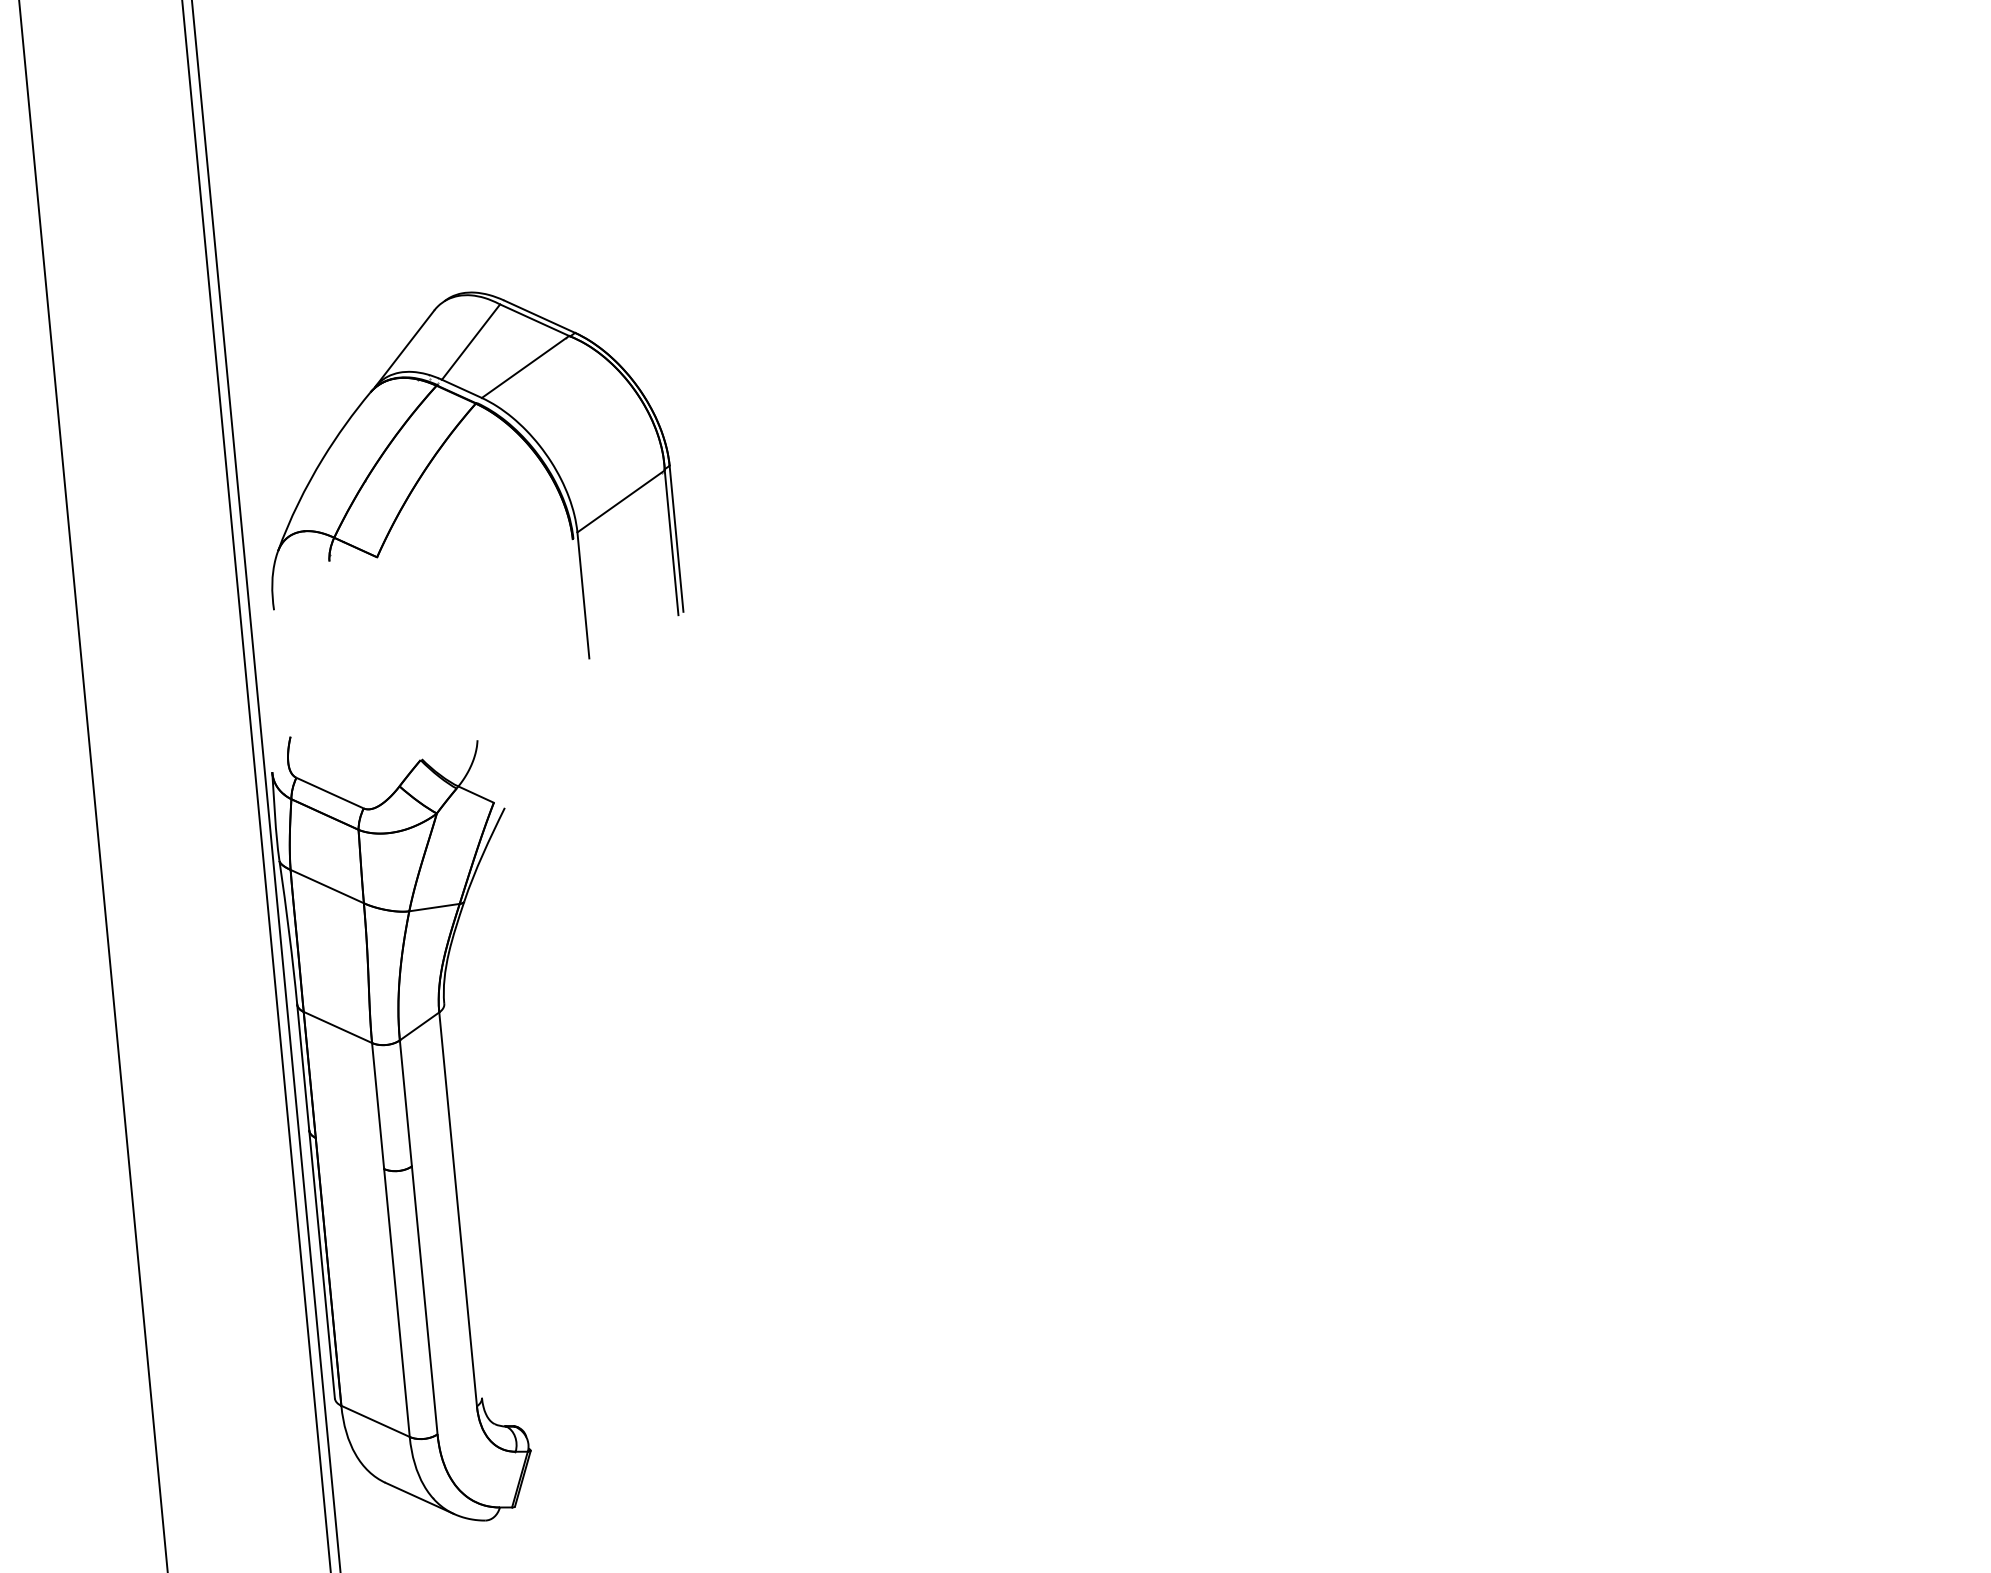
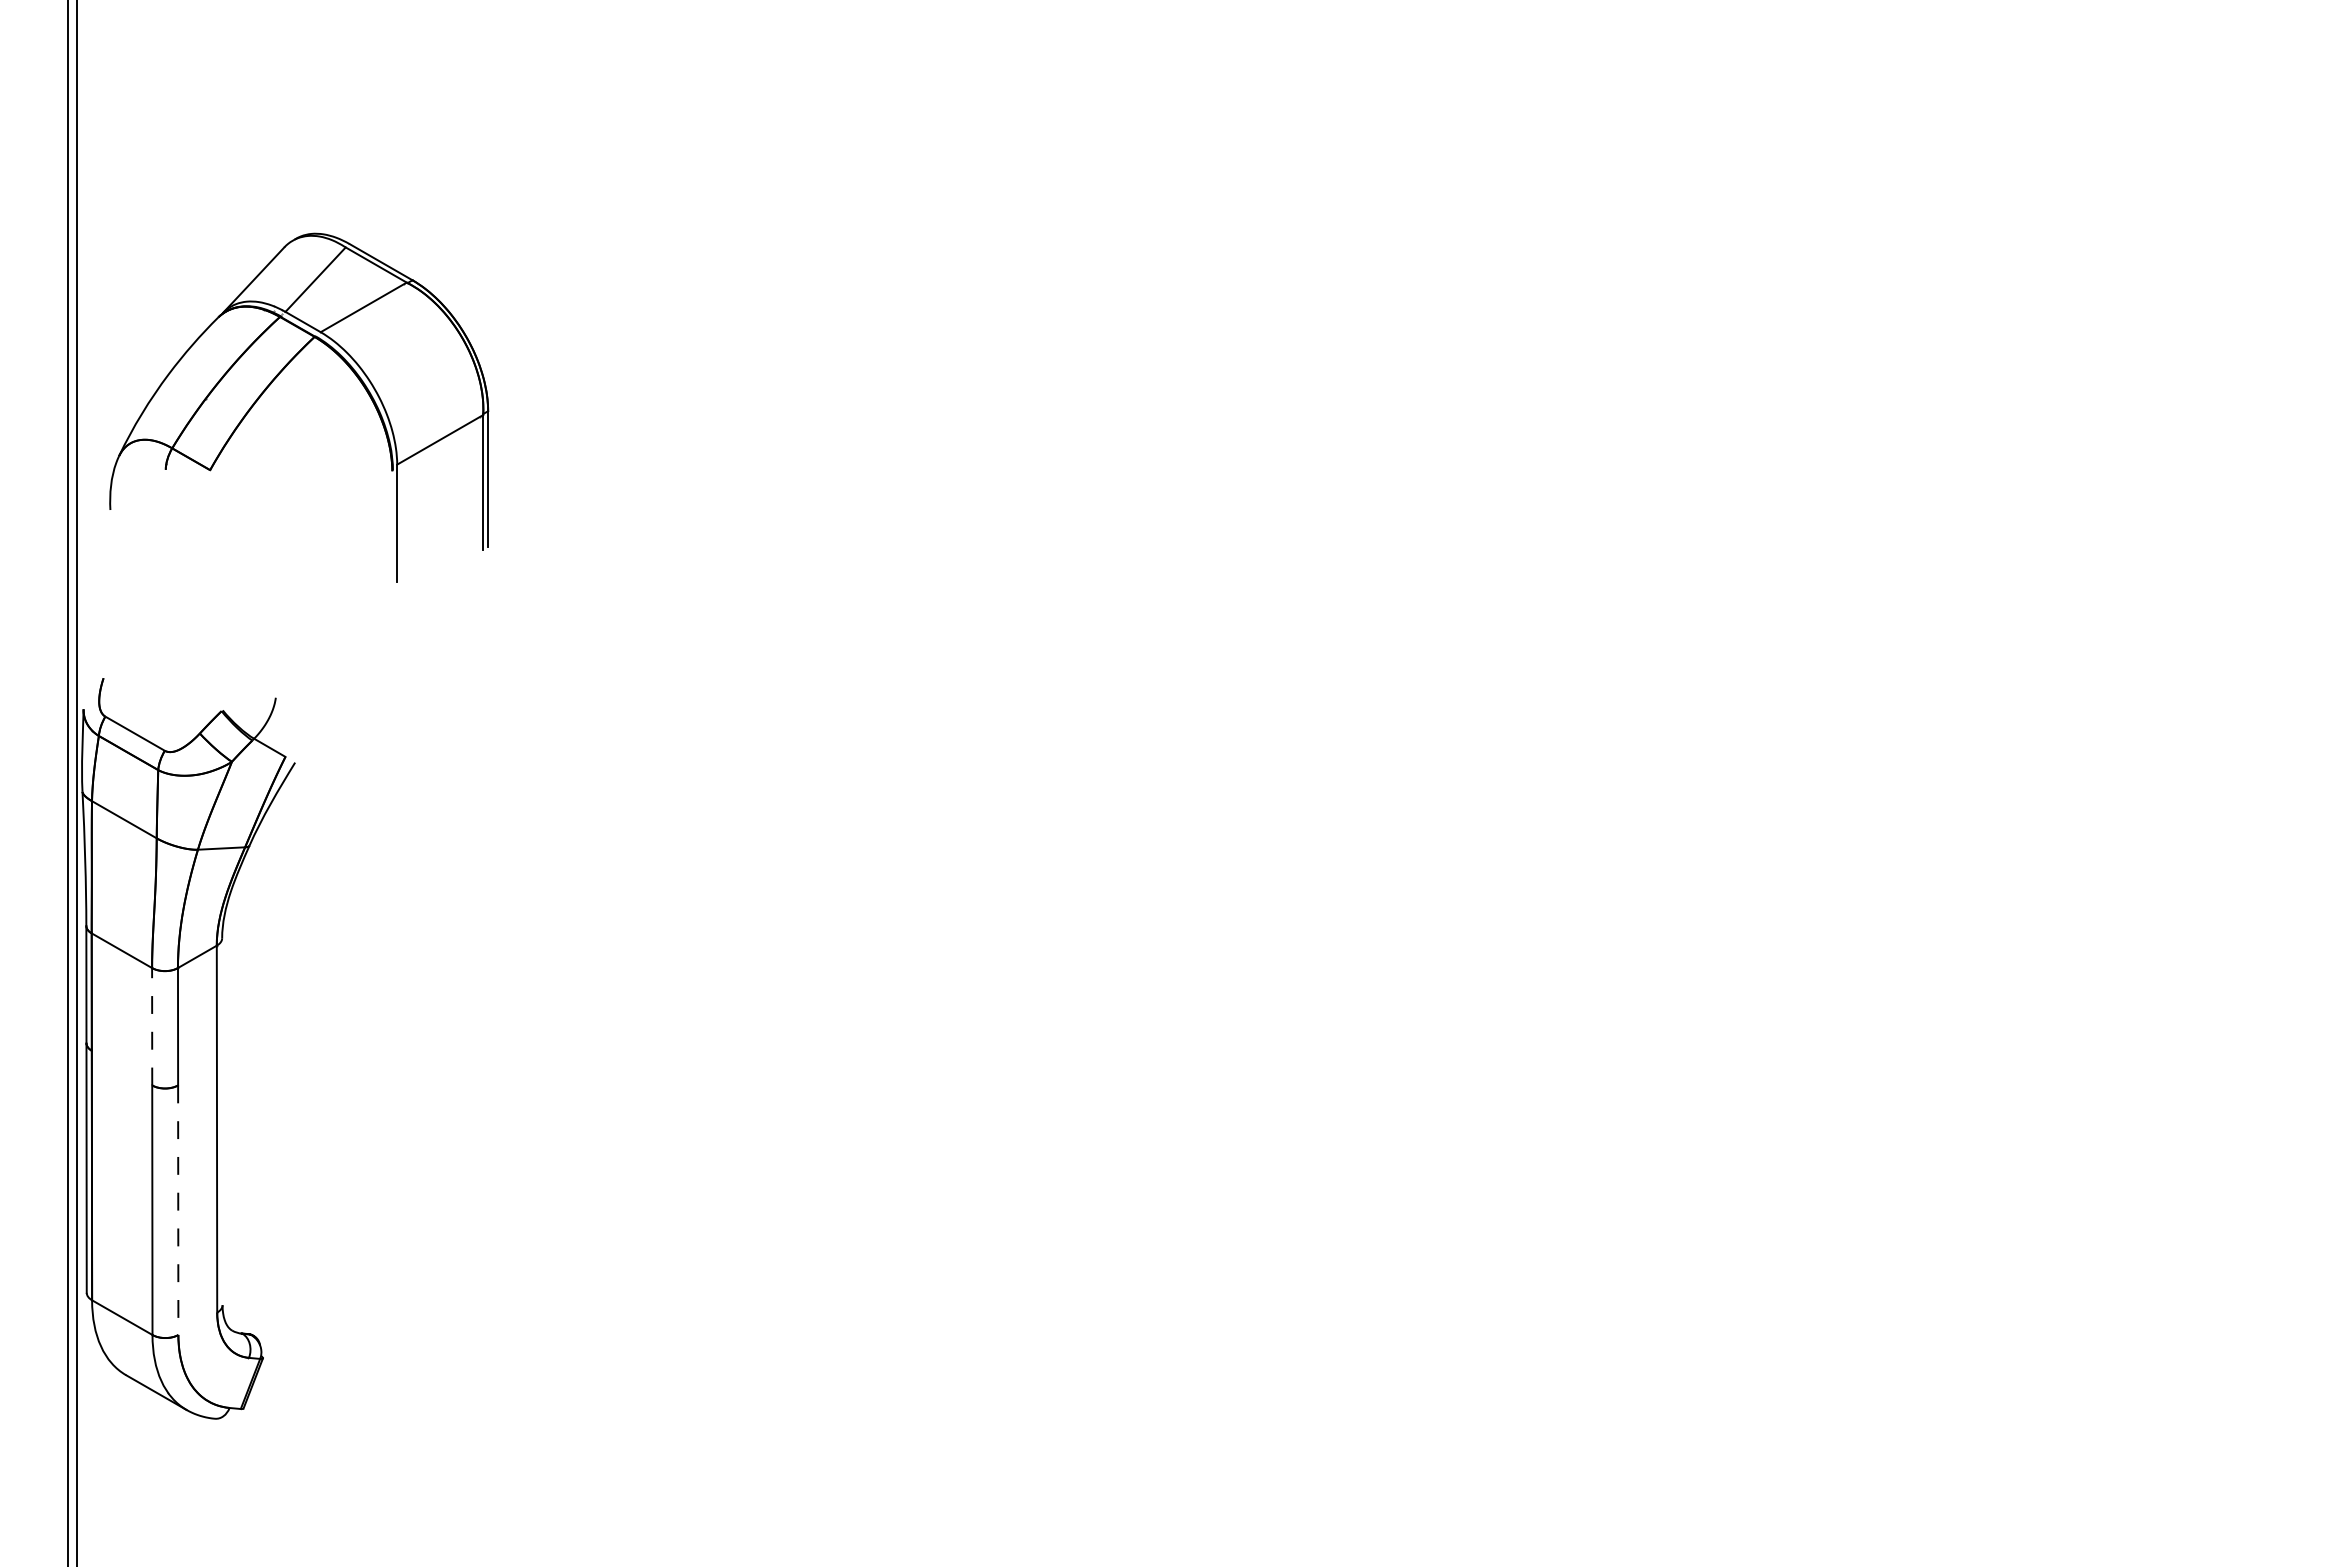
part: (434, 459) -> (271, 384), moved
line: (378, 1105) -> (152, 1026), solid -> dashed
line: (425, 1300) -> (178, 1210), solid -> dashed

